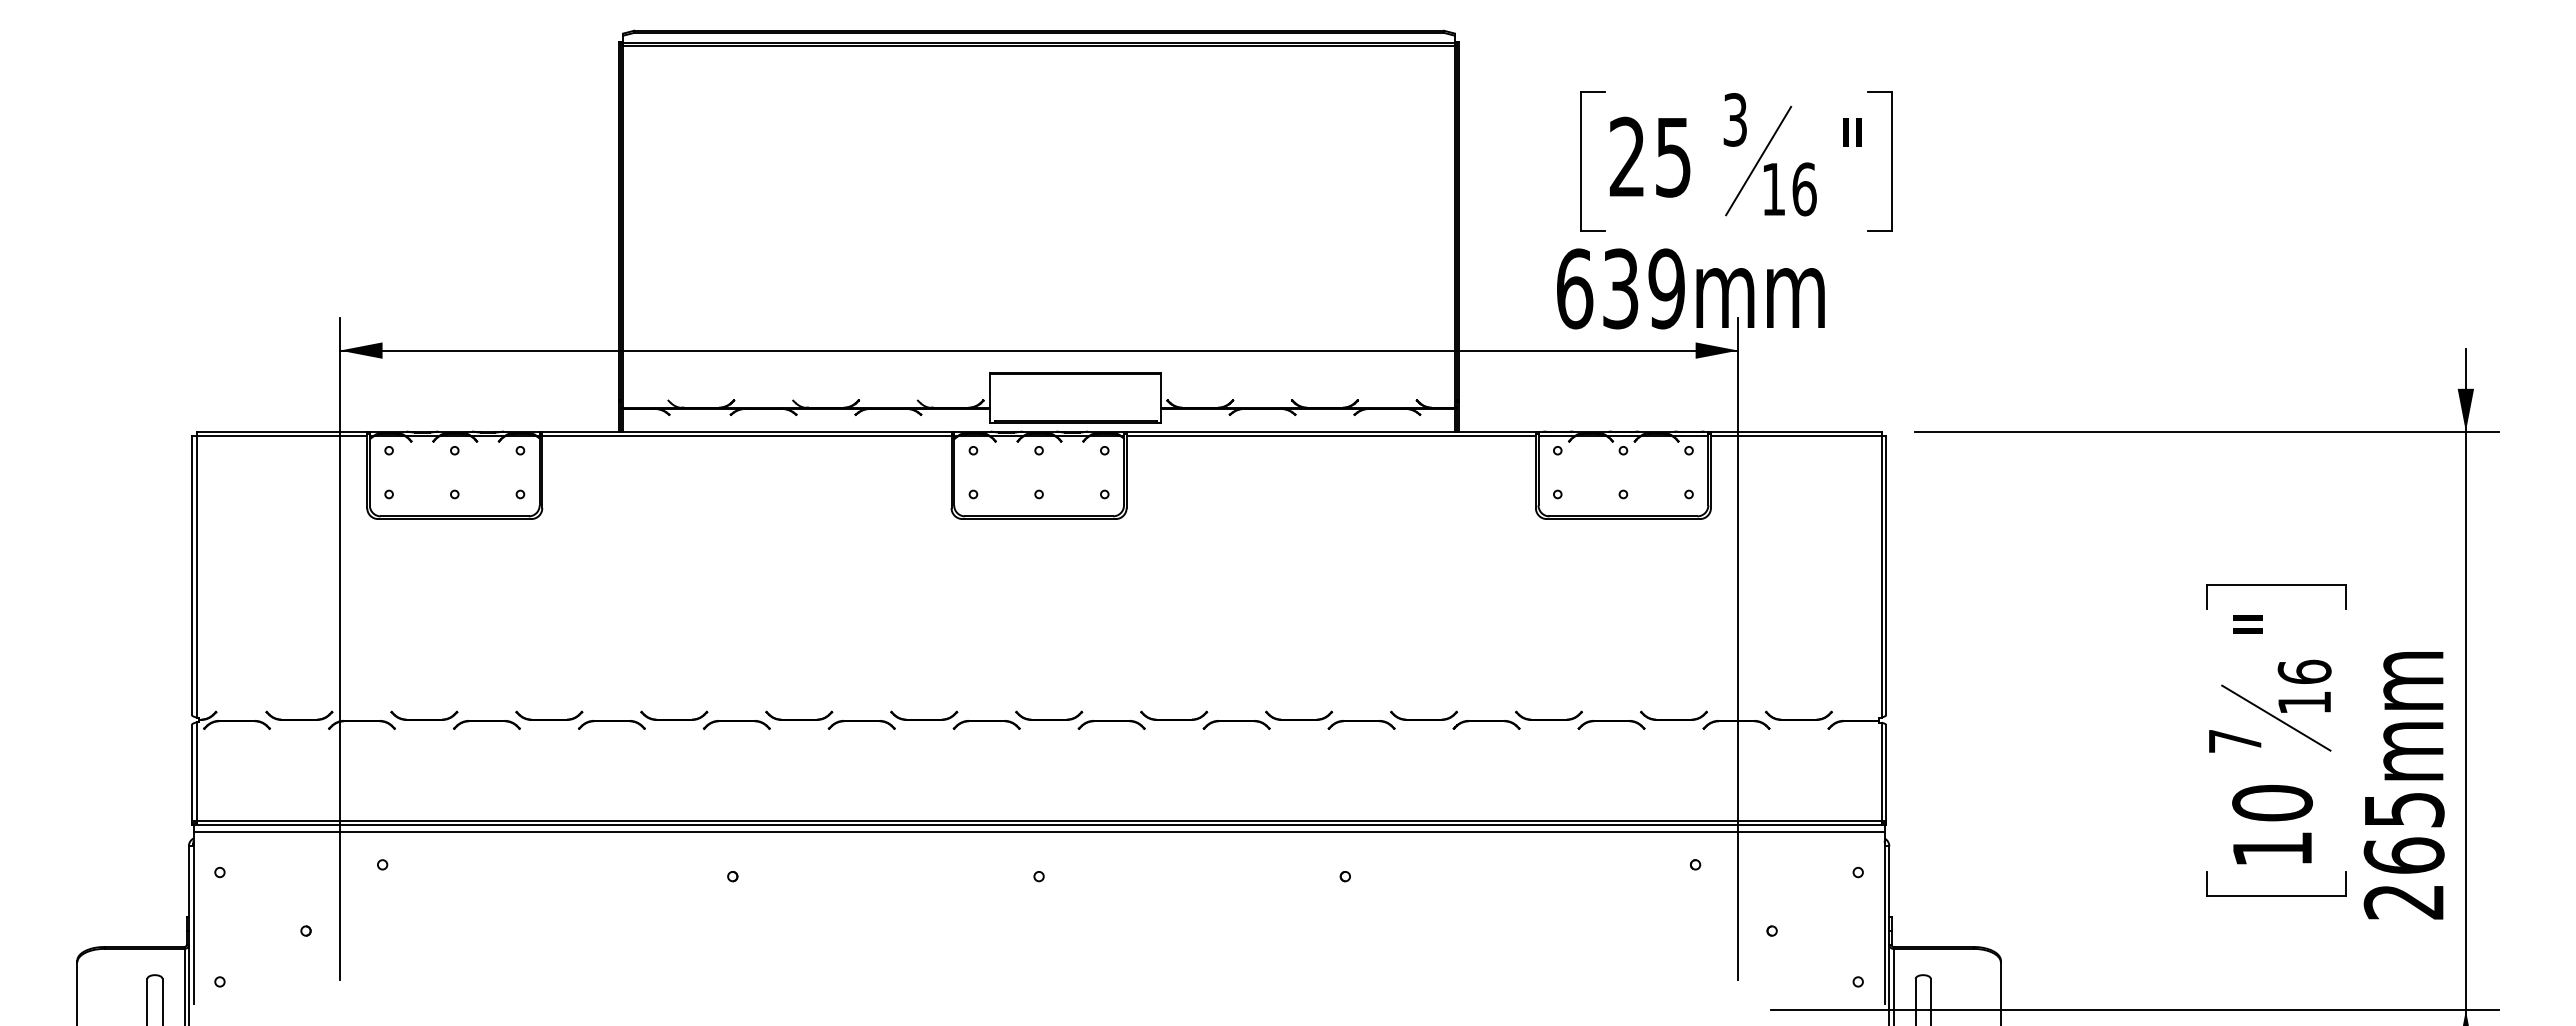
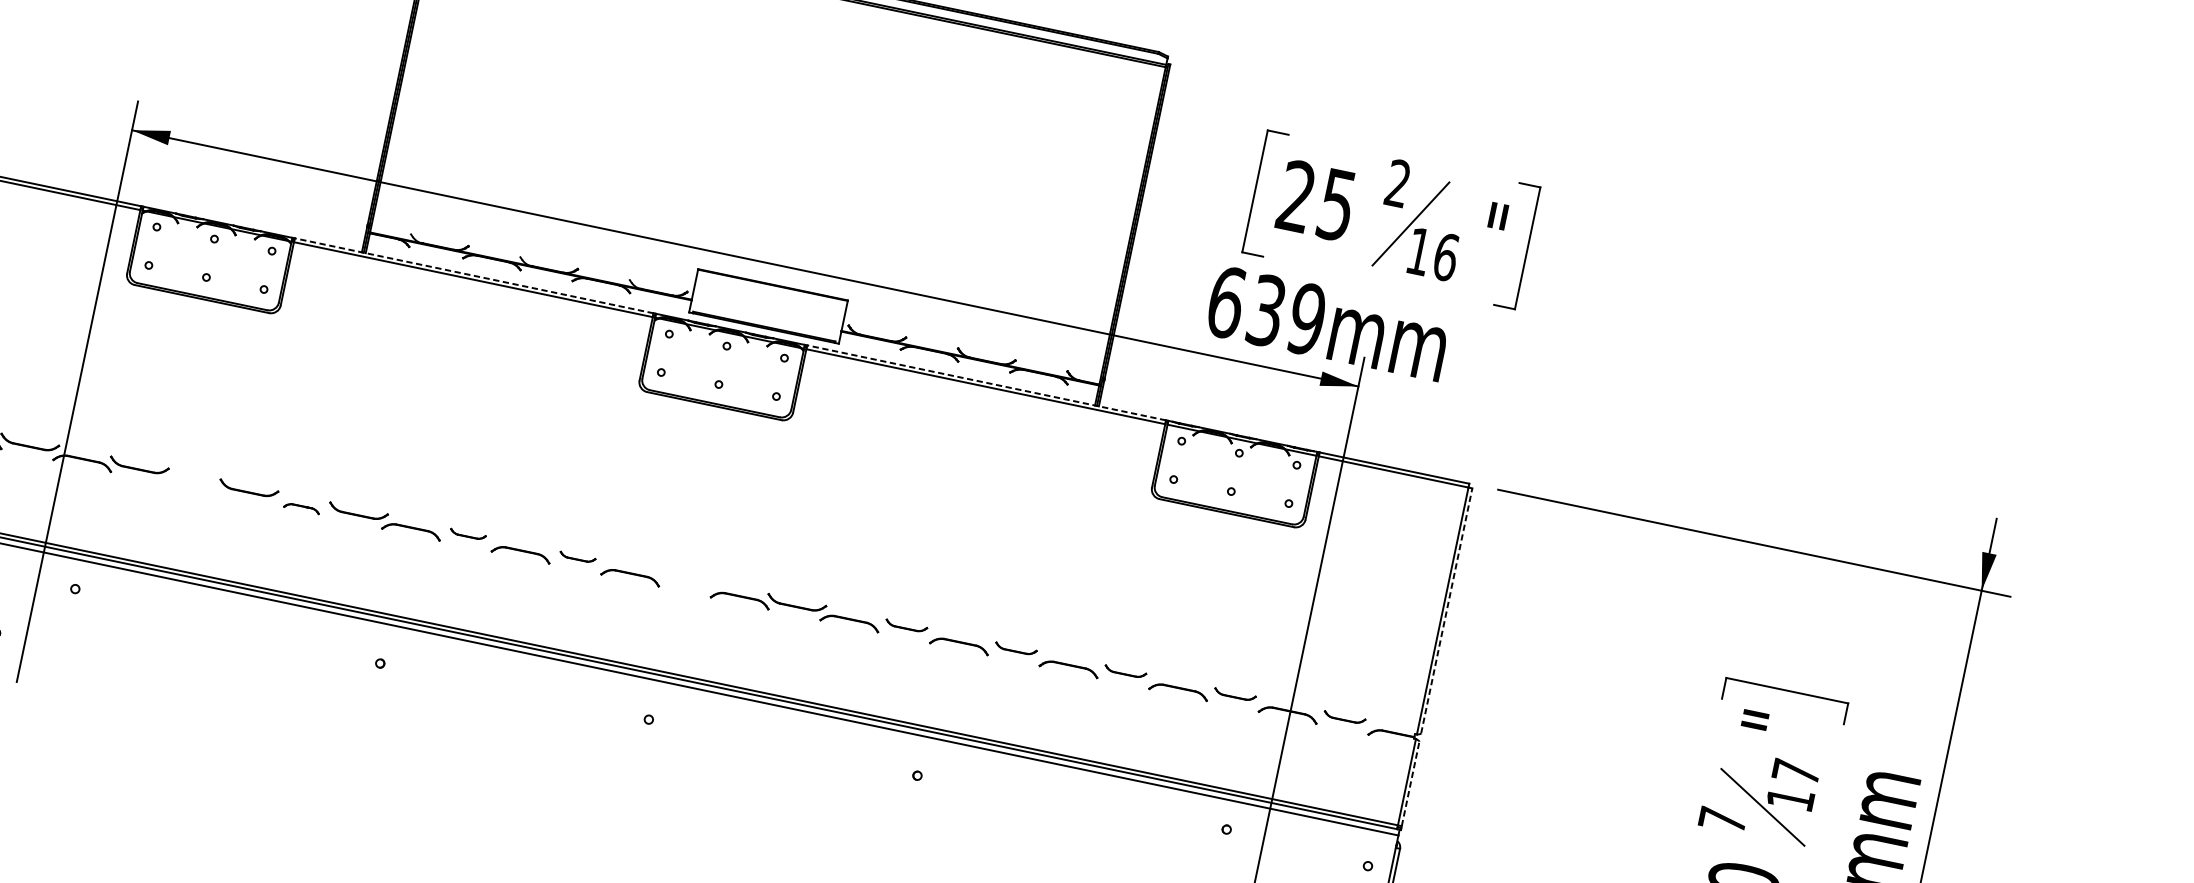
text: (1734, 119) -> (1397, 183), 3 -> 2
line: (746, 431) -> (473, 275), solid -> dashed
line: (1331, 431) -> (986, 382), solid -> dashed
line: (1886, 575) -> (1447, 610), solid -> dashed
text: (2304, 671) -> (1796, 771), 16 -> 17
part: (799, 715) -> (468, 534), size x0.6
part: (924, 715) -> (577, 557), size x0.6
part: (1049, 715) -> (687, 580), removed
part: (1299, 715) -> (906, 626), size x0.7
part: (1424, 715) -> (1016, 648), size x0.7
part: (1548, 715) -> (1125, 671), size x0.7
part: (1673, 715) -> (1234, 694), size x0.7
part: (1798, 715) -> (1344, 717), size x0.7
part: (486, 724) -> (192, 485), removed
part: (611, 724) -> (301, 507), size x0.6
line: (1886, 772) -> (1411, 783), solid -> dashed

